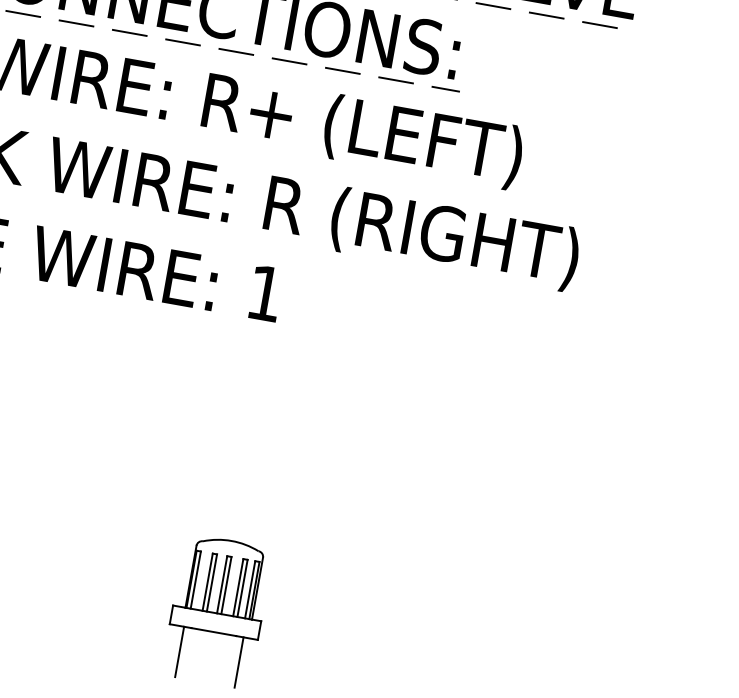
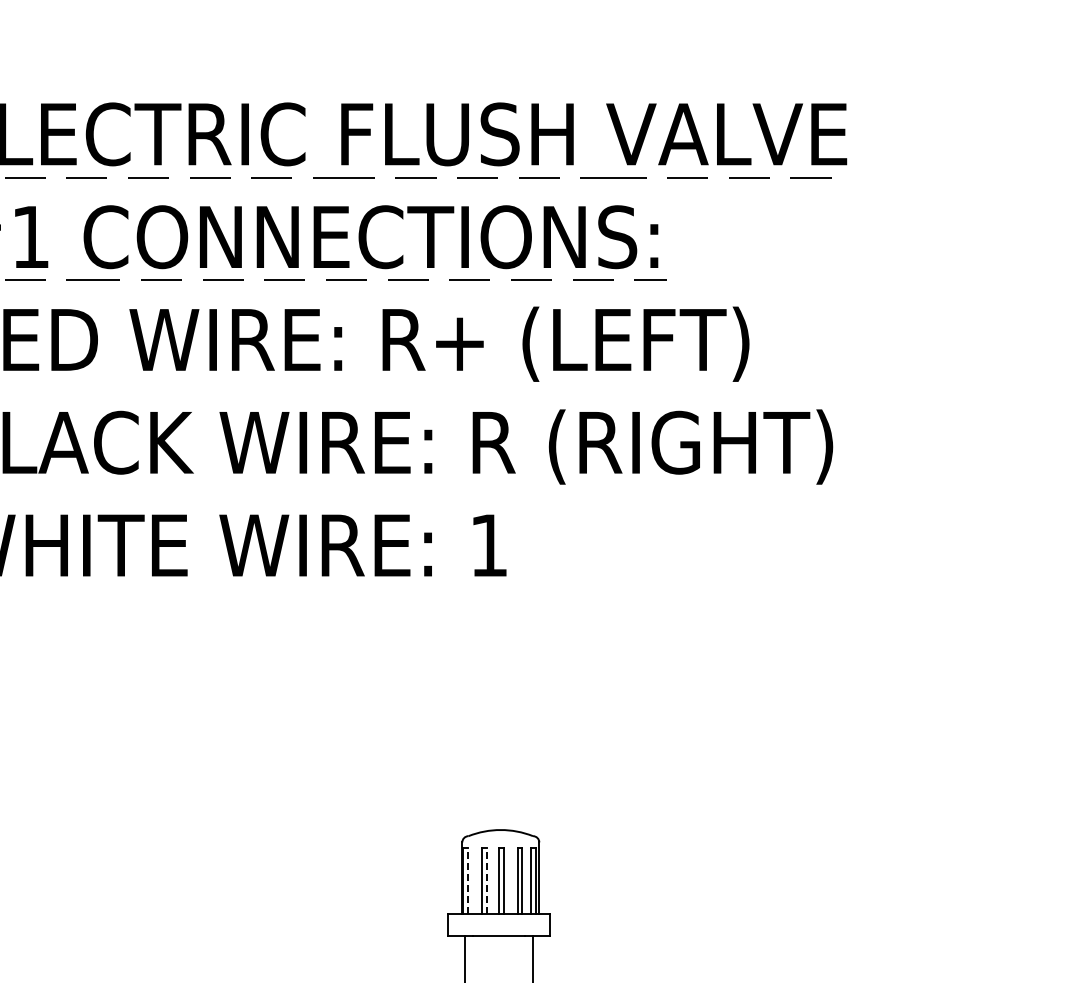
line: (196, 579) -> (468, 880), solid -> dashed
line: (212, 582) -> (487, 880), solid -> dashed

